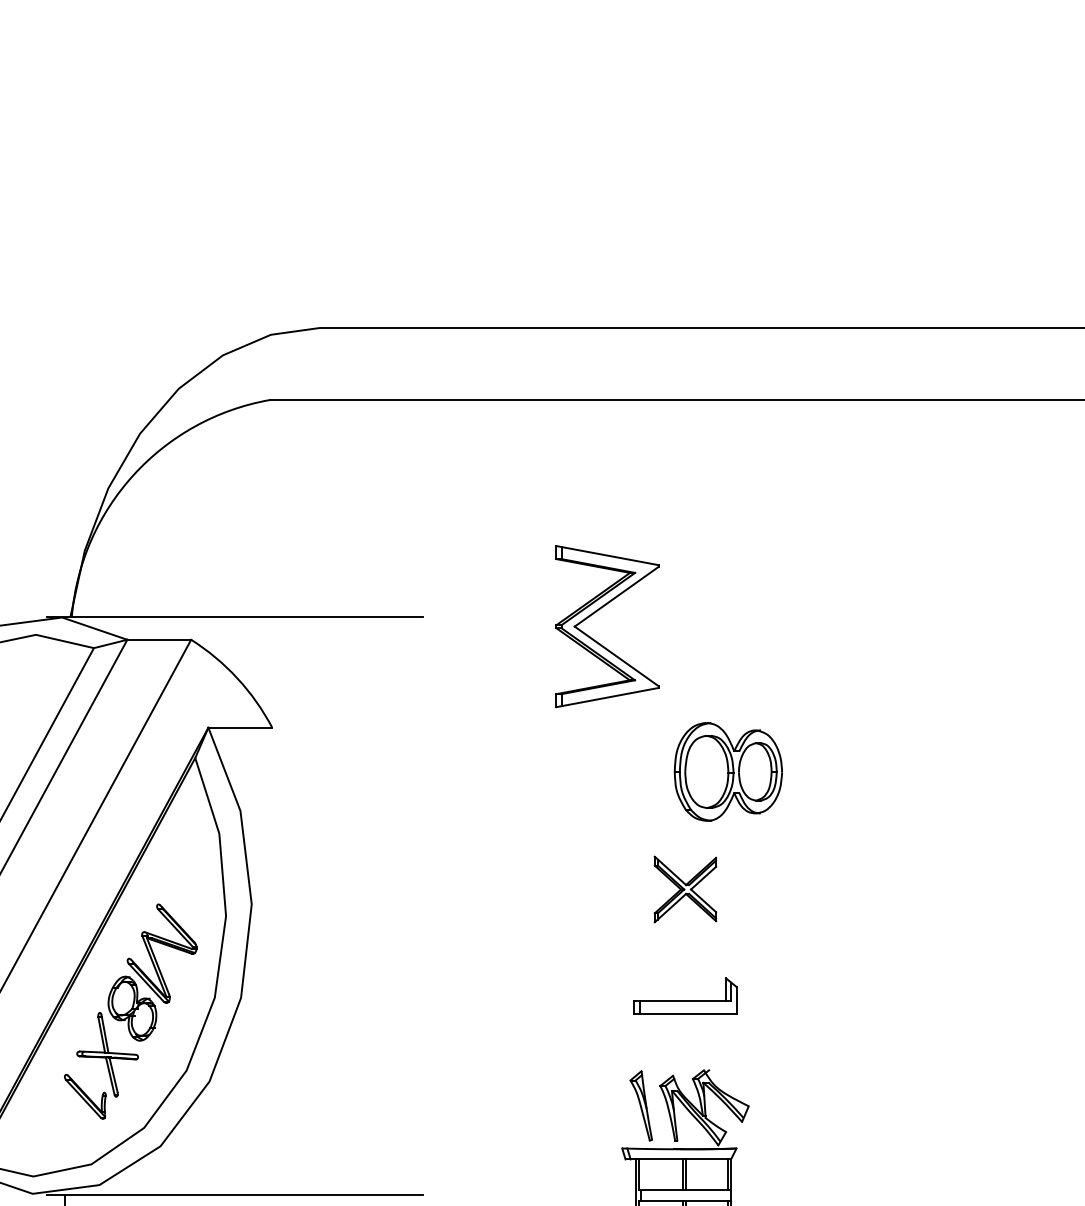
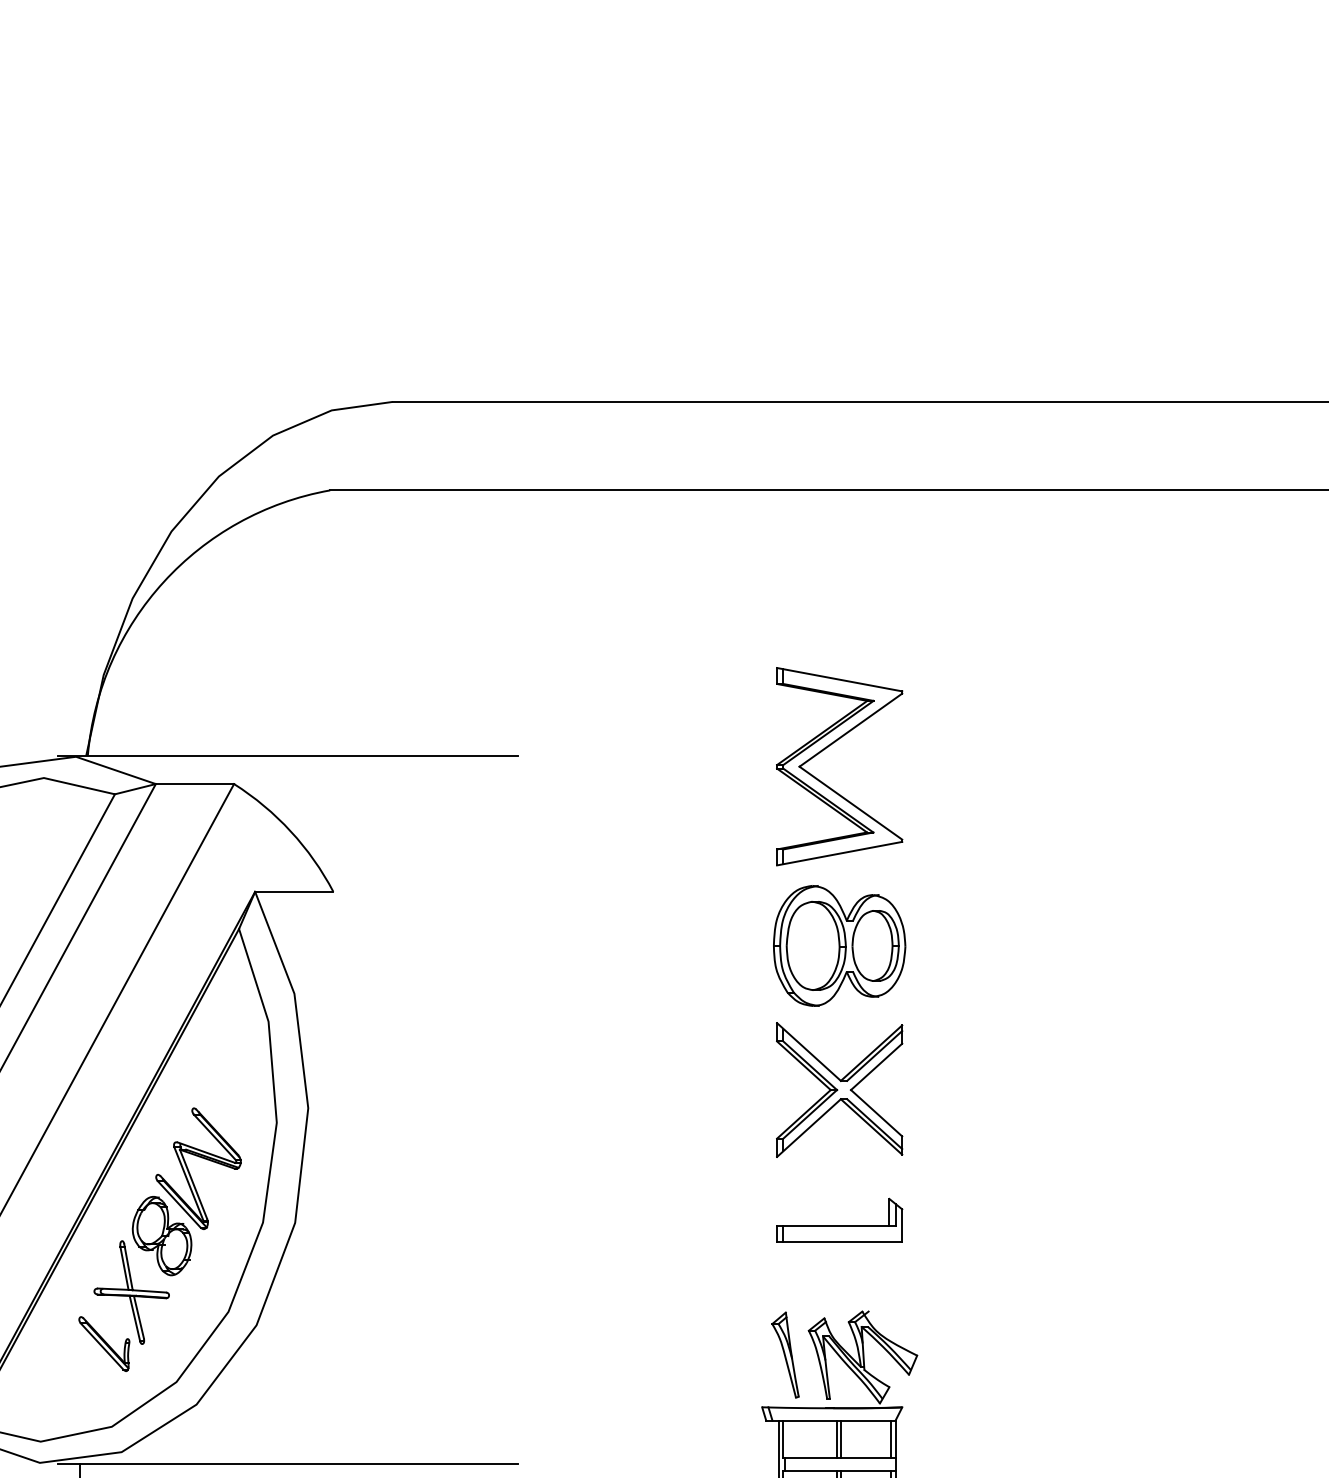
part: (596, 612) -> (826, 749), moved
part: (727, 771) -> (838, 945), moved
part: (685, 889) -> (839, 1090), size x1.67

